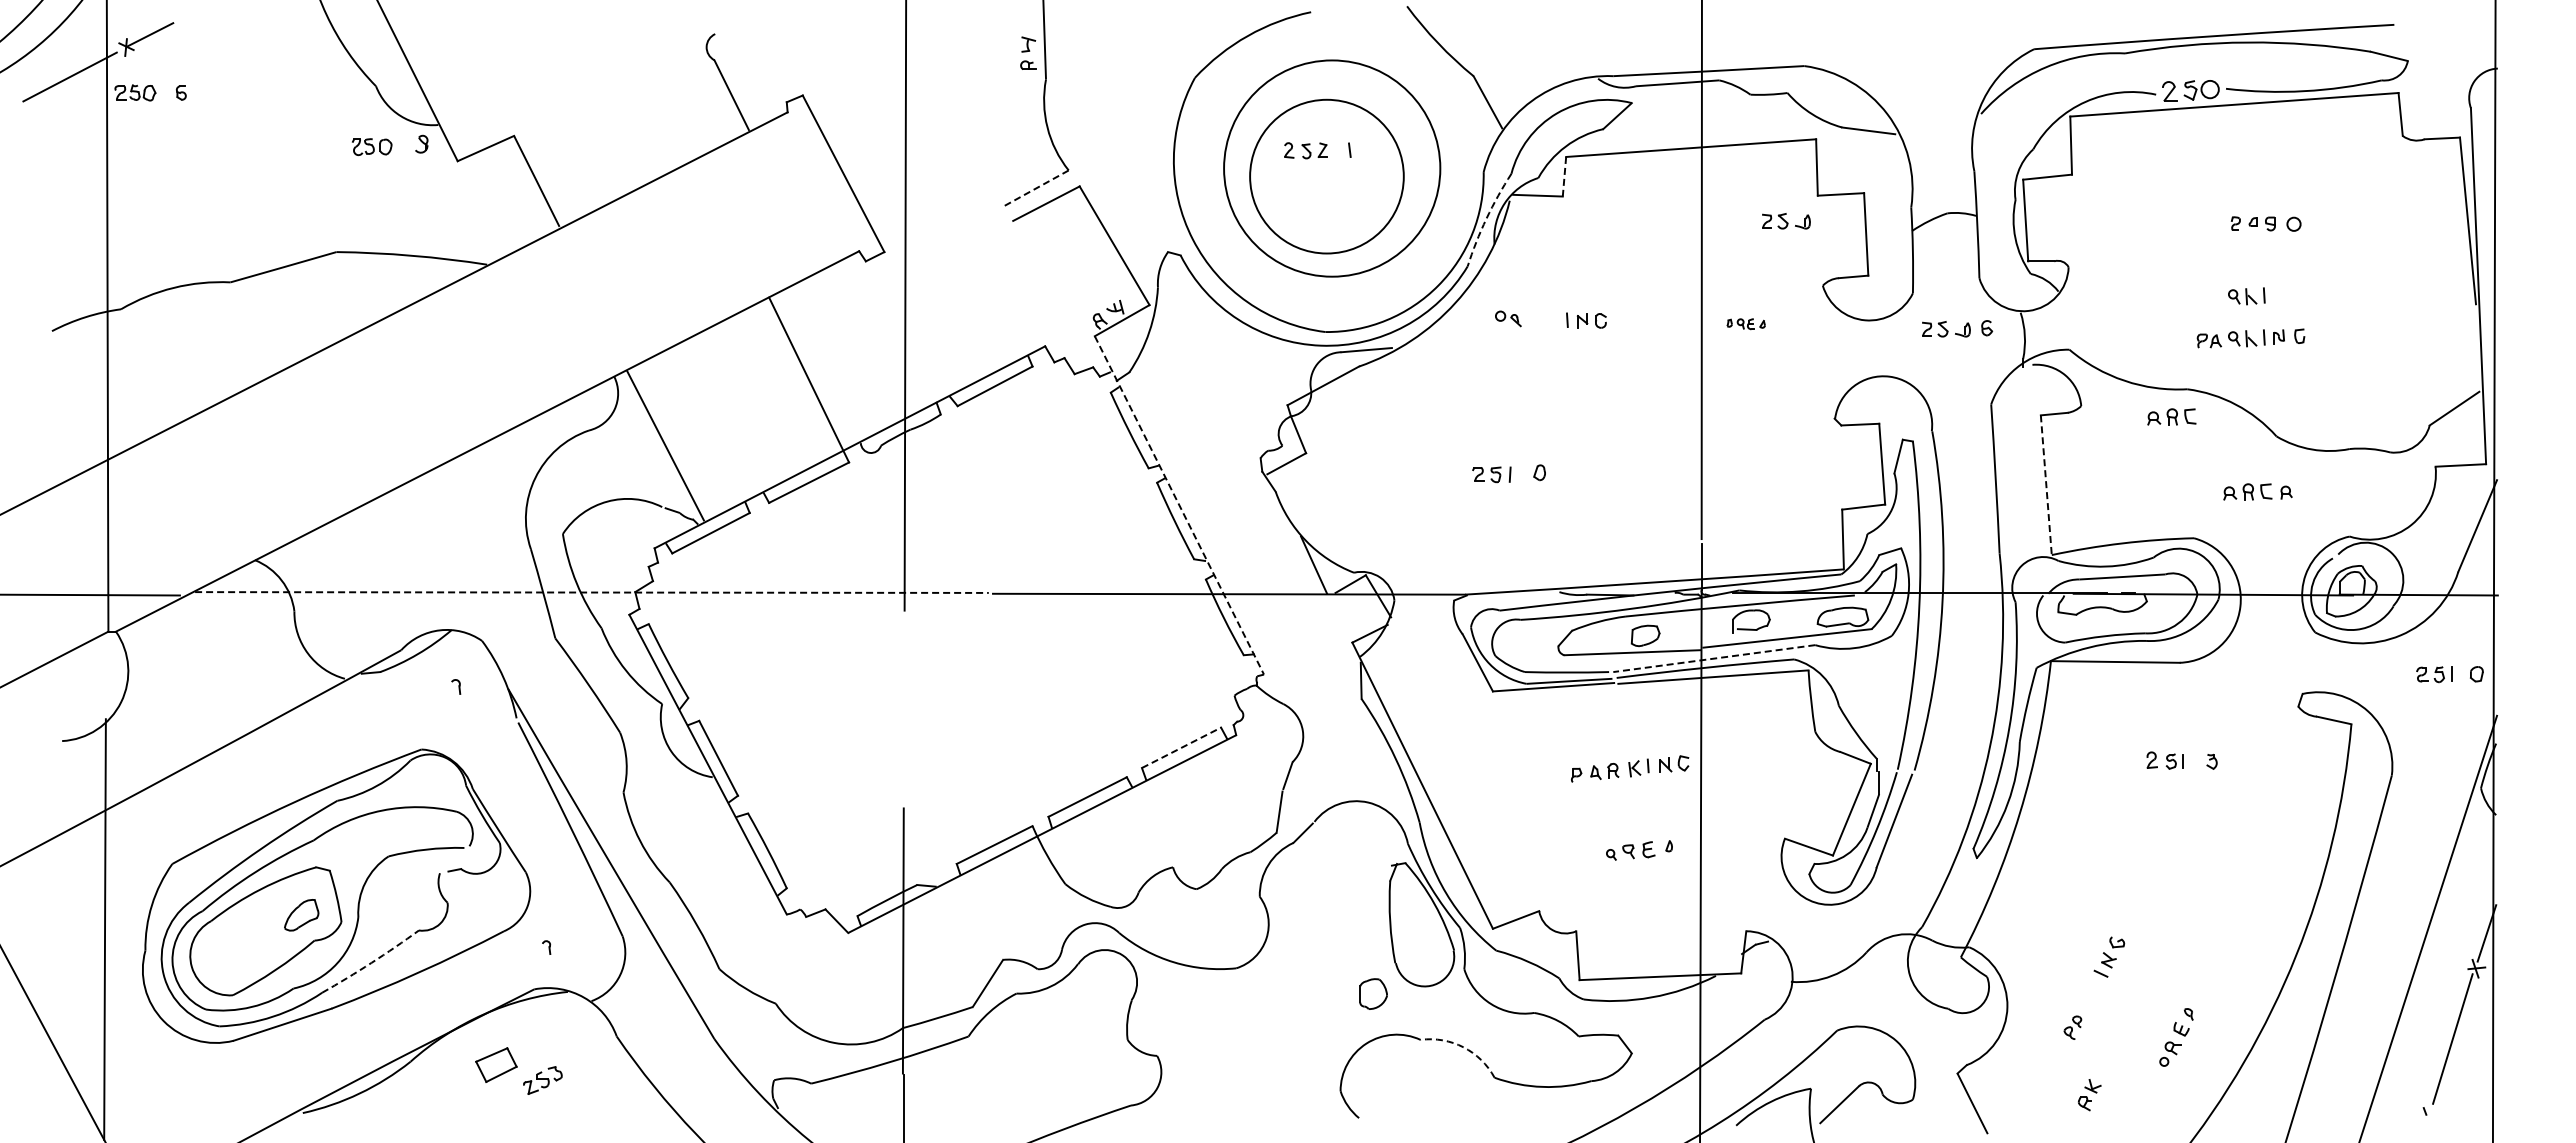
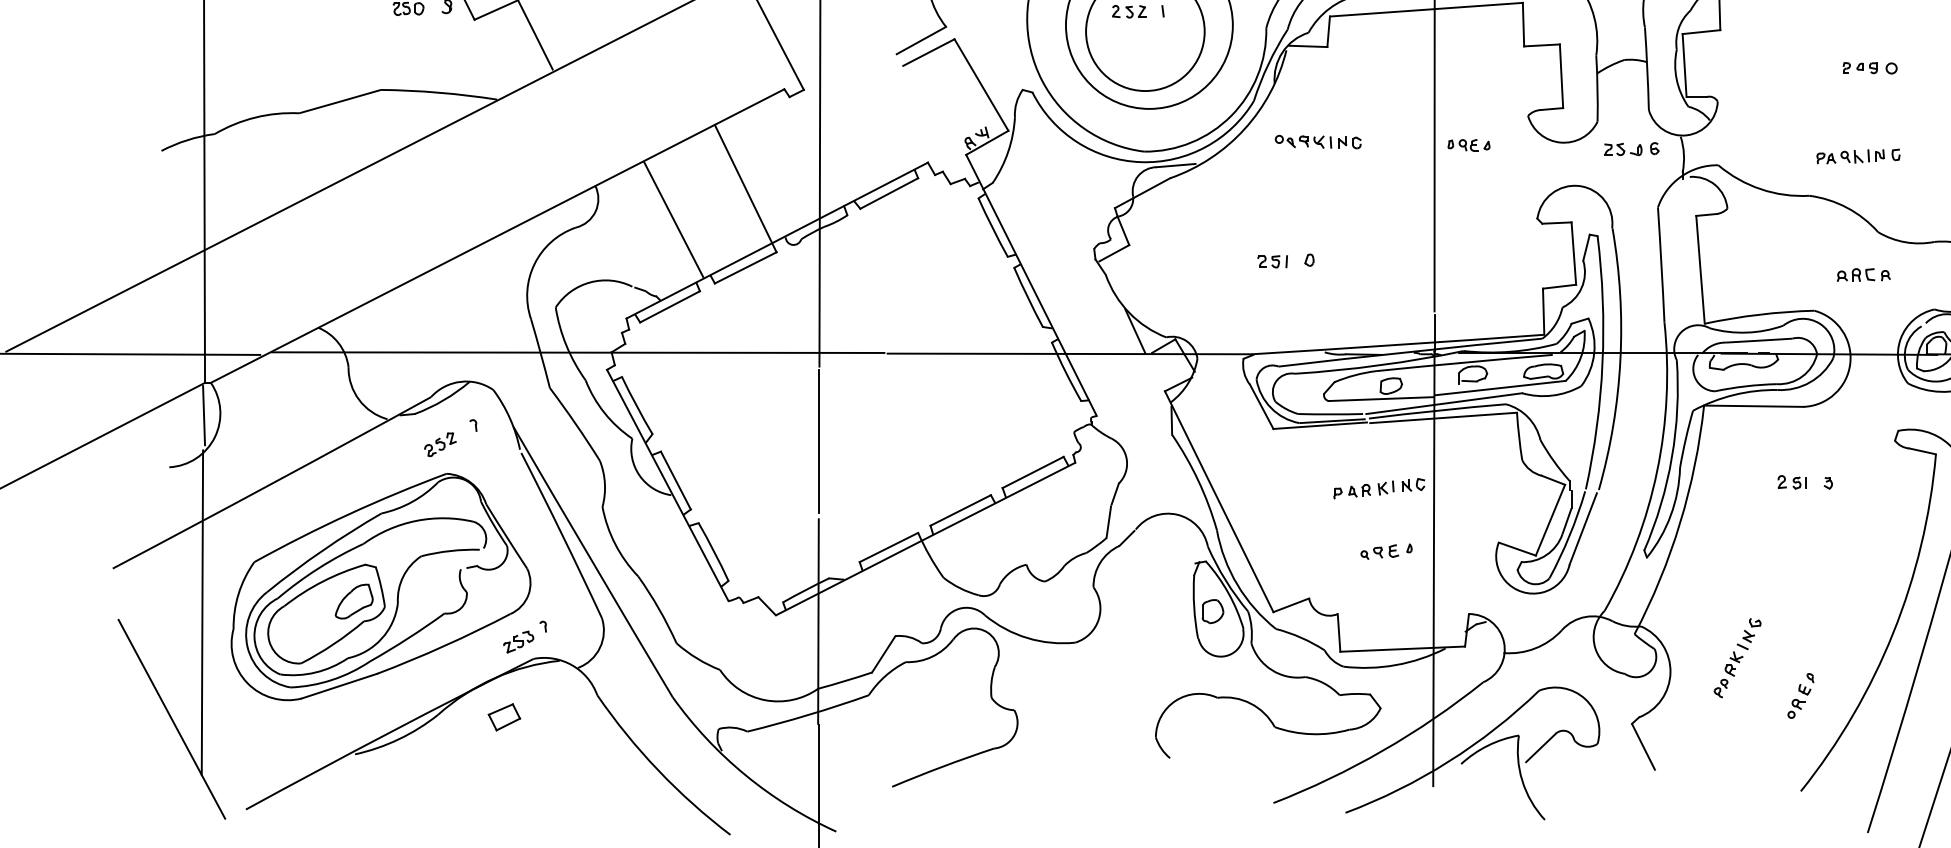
line: (1564, 176) -> (1328, 31), dashed -> solid
line: (1036, 188) -> (921, 40), dashed -> solid
arc: (1486, 218) -> (1268, 64), dashed -> solid
part: (1786, 221) -> (1500, 66), removed
part: (2246, 296) -> (1854, 124), removed
part: (1542, 319) -> (1311, 141), added
part: (1745, 324) -> (1468, 145), size x1.43
part: (2171, 416) -> (1797, 216), removed
line: (665, 445) -> (673, 219), moved
line: (2046, 485) -> (1700, 270), dashed -> solid
line: (1179, 505) -> (1031, 285), dashed -> solid
line: (591, 592) -> (577, 352), dashed -> solid
line: (1714, 658) -> (1444, 403), dashed -> solid
line: (106, 673) -> (203, 415), added
line: (904, 707) -> (819, 441), added
part: (413, 711) -> (440, 444), added
line: (1181, 747) -> (1033, 472), dashed -> solid
part: (301, 915) -> (354, 601), size x1.43
arc: (371, 962) -> (408, 638), dashed -> solid
part: (1373, 993) -> (1212, 611), moved
arc: (1463, 1047) -> (1250, 703), dashed -> solid
part: (542, 1080) -> (518, 642), moved
part: (2089, 1095) -> (1733, 664), moved

